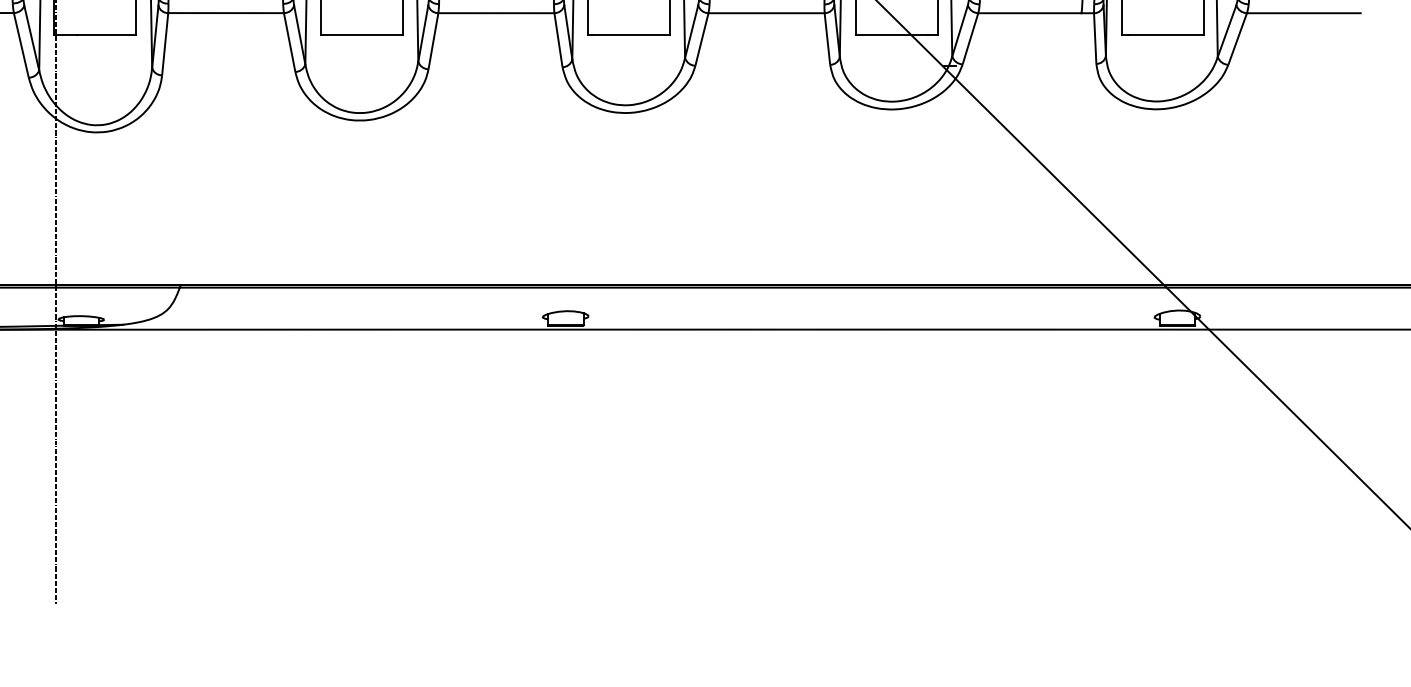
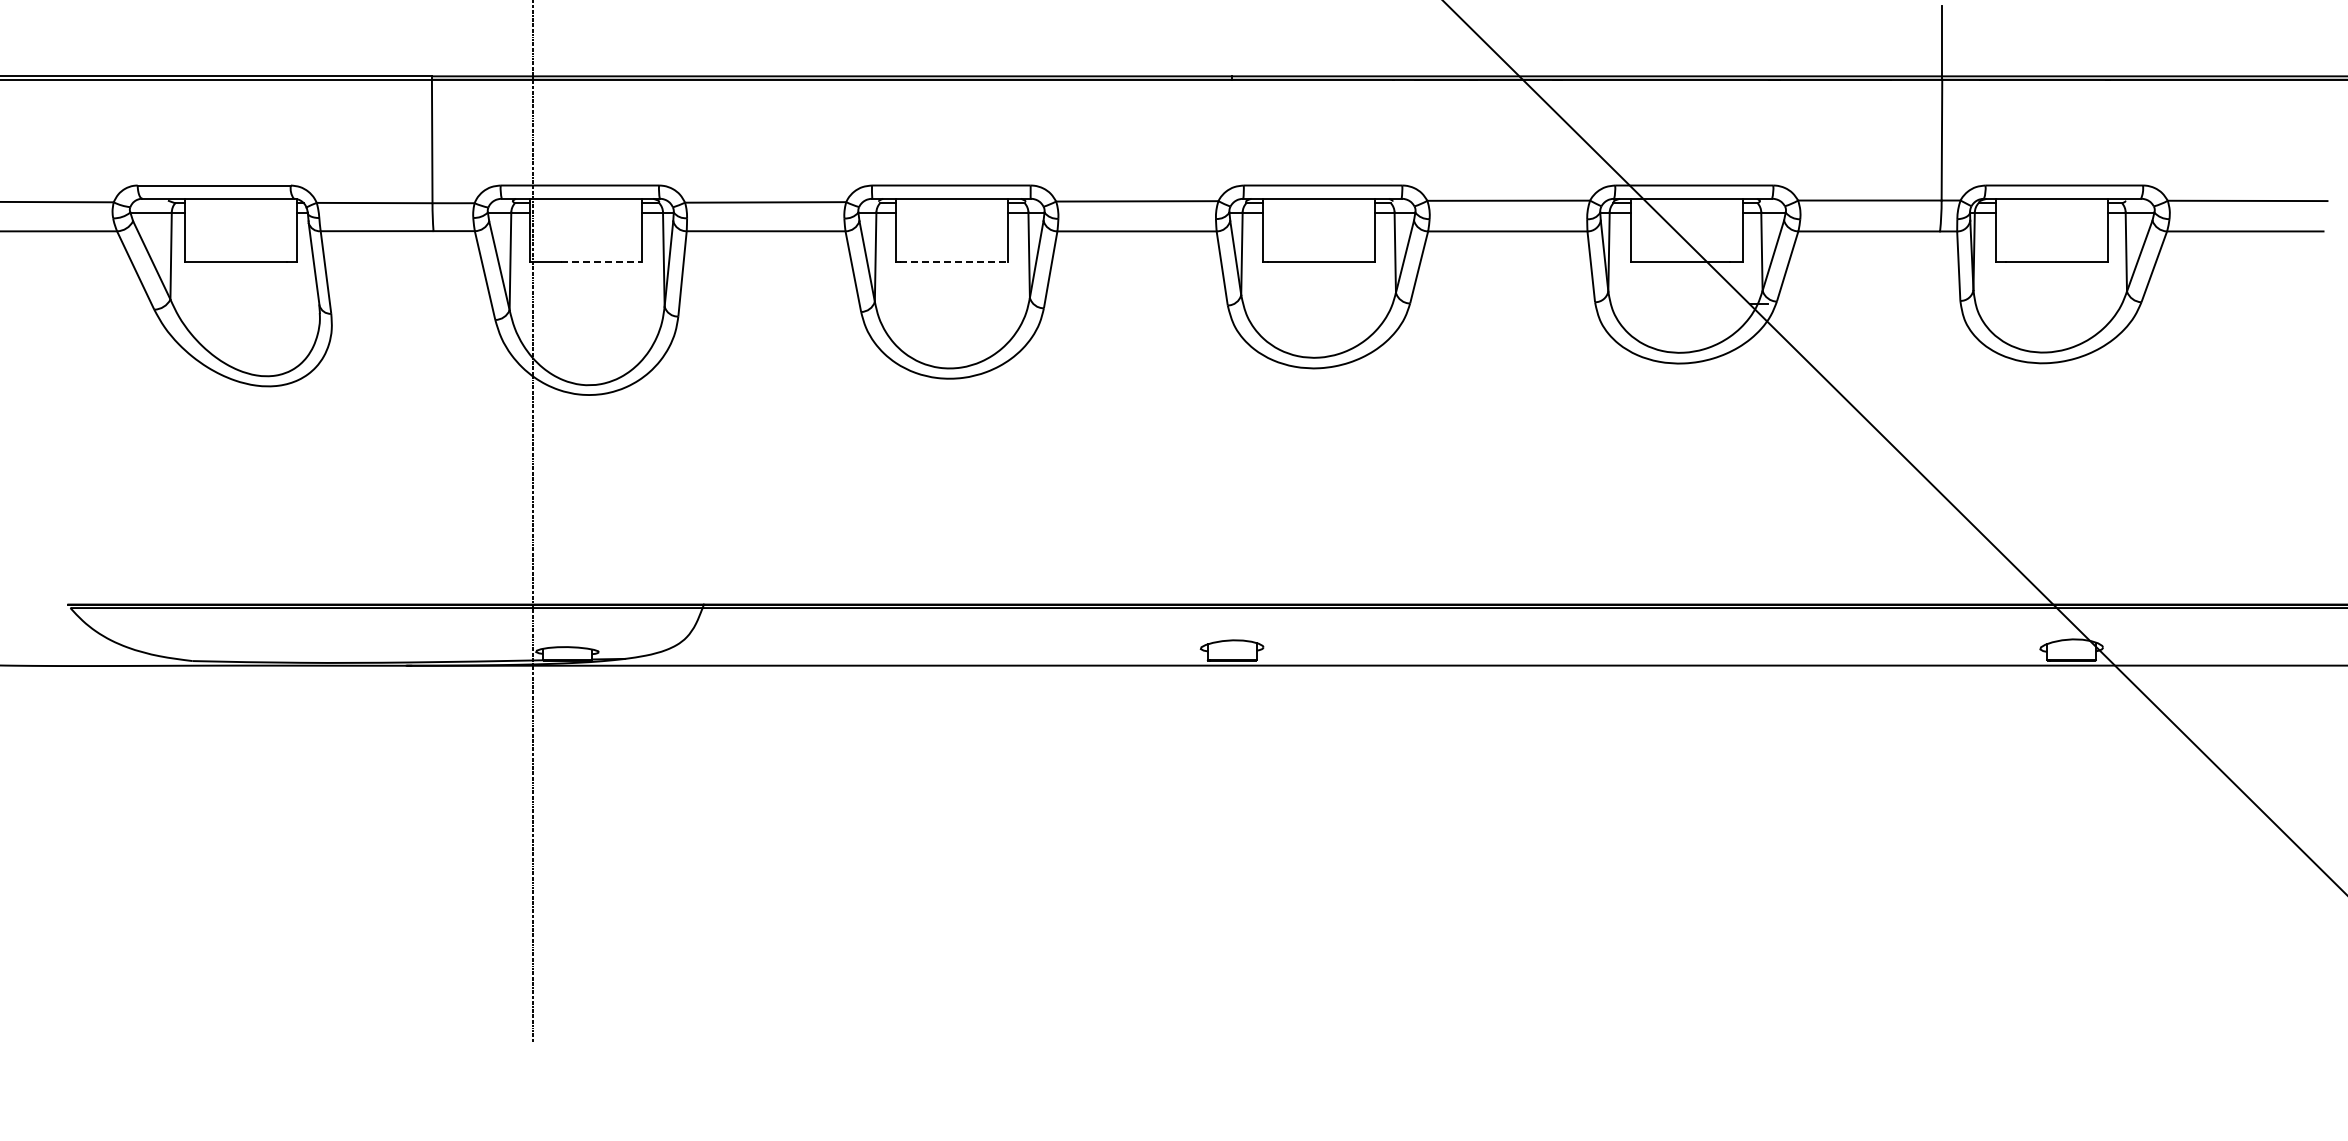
line: (106, 35) -> (601, 261), solid -> dashed
line: (363, 35) -> (954, 261), solid -> dashed

